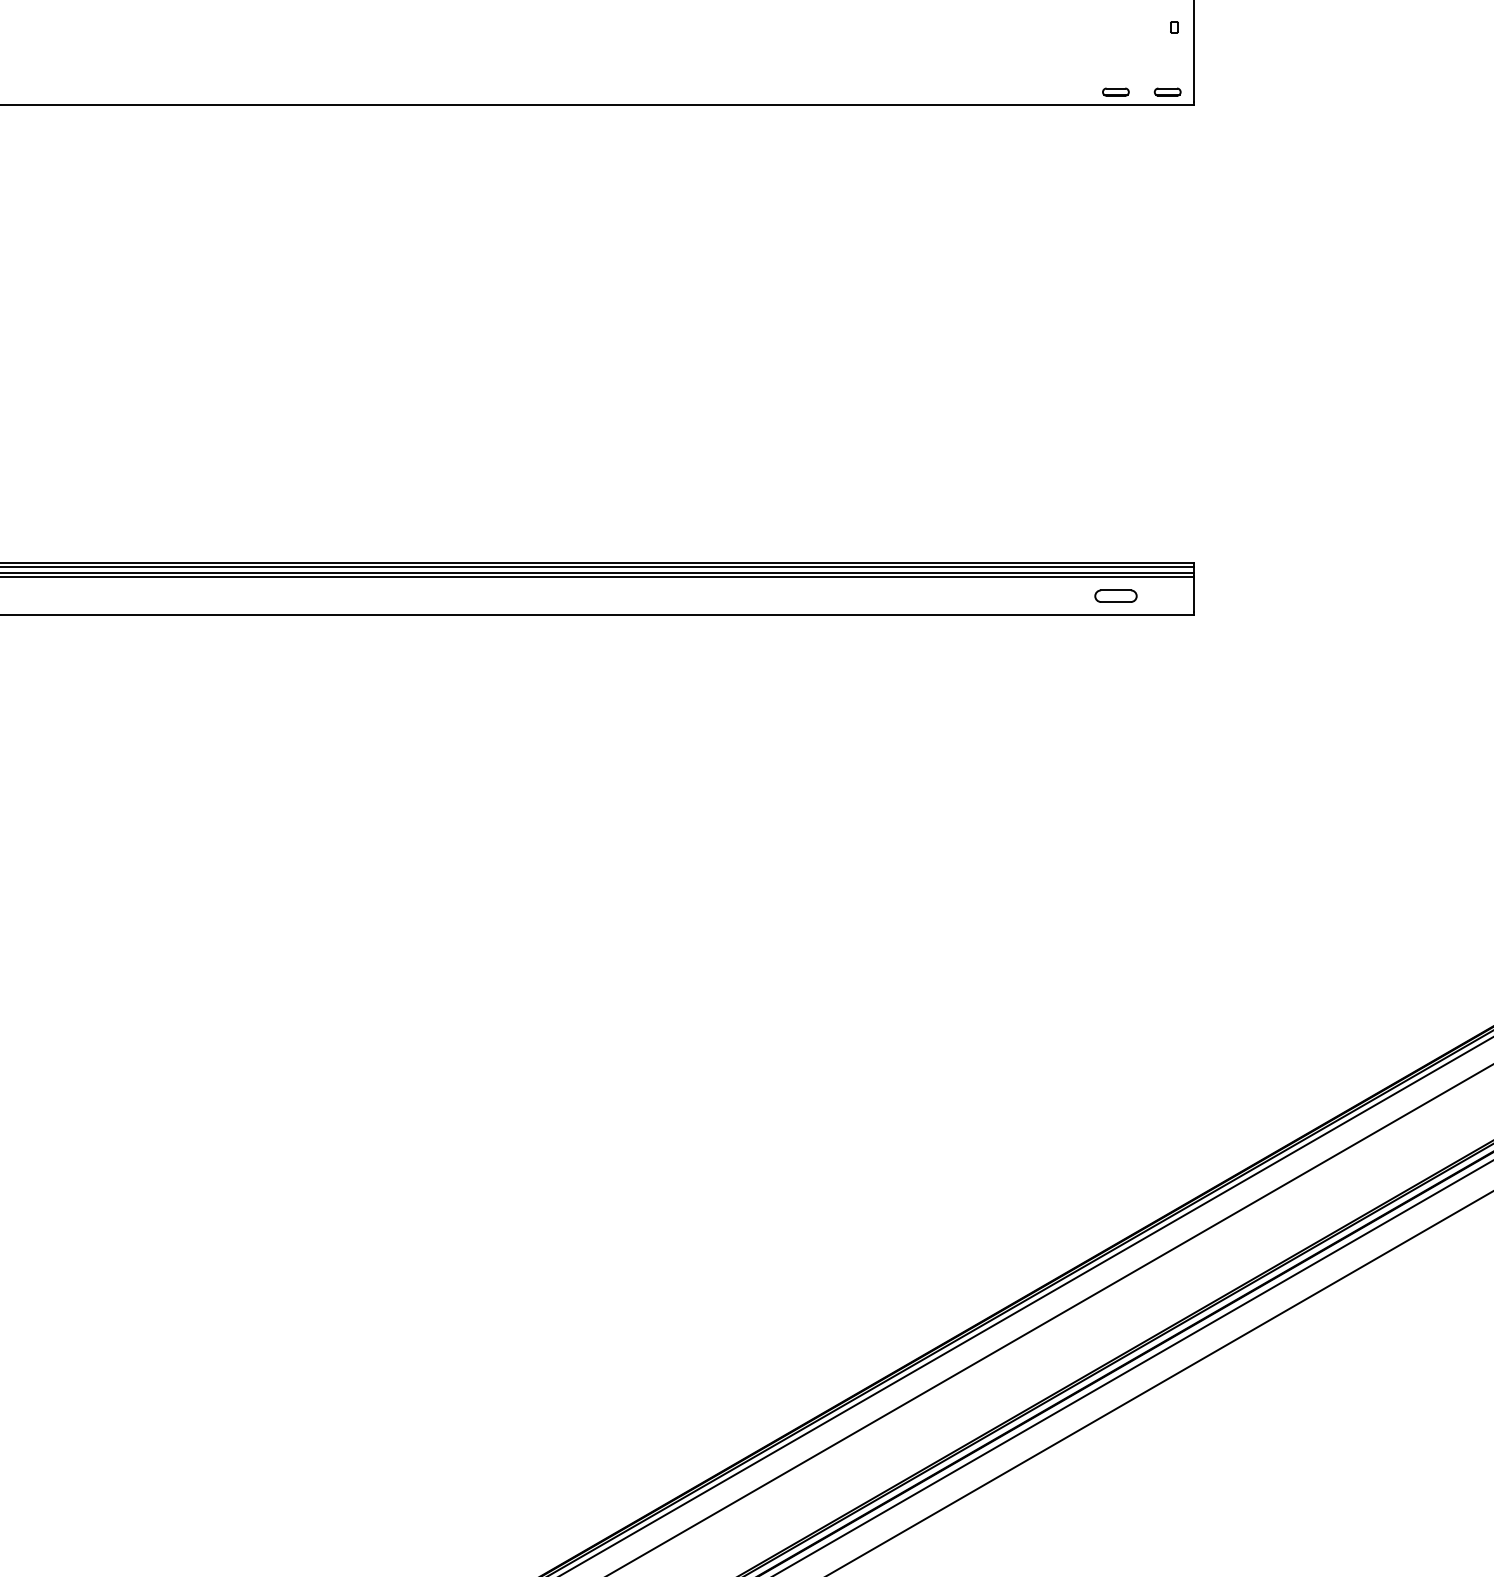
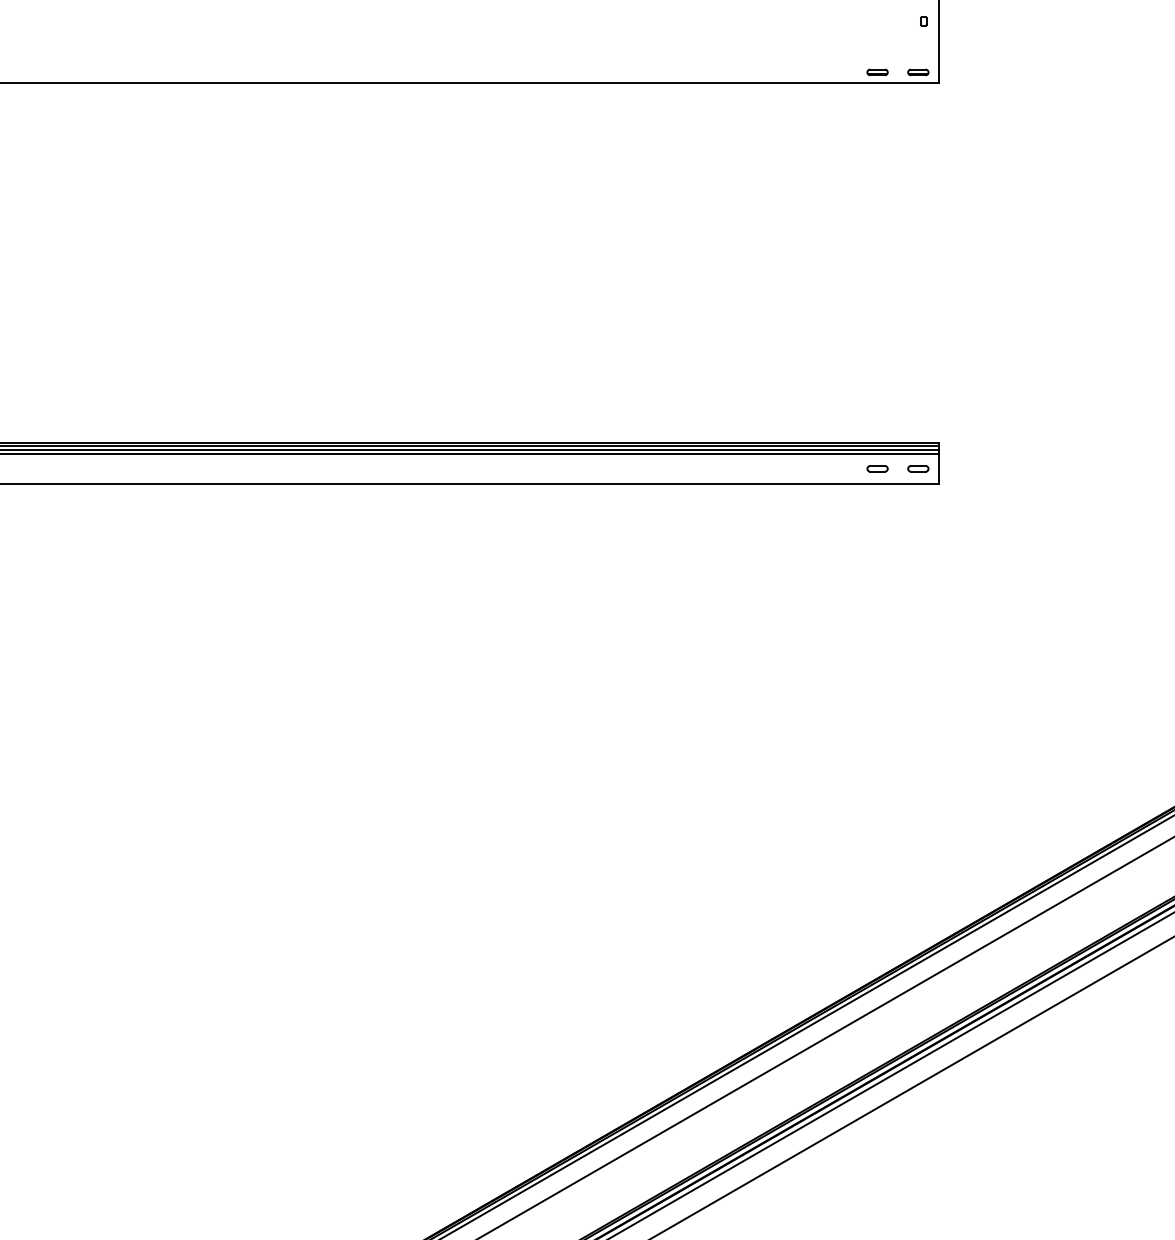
part: (1115, 595) -> (877, 468), size x0.62
part: (1167, 595) -> (918, 468), added

